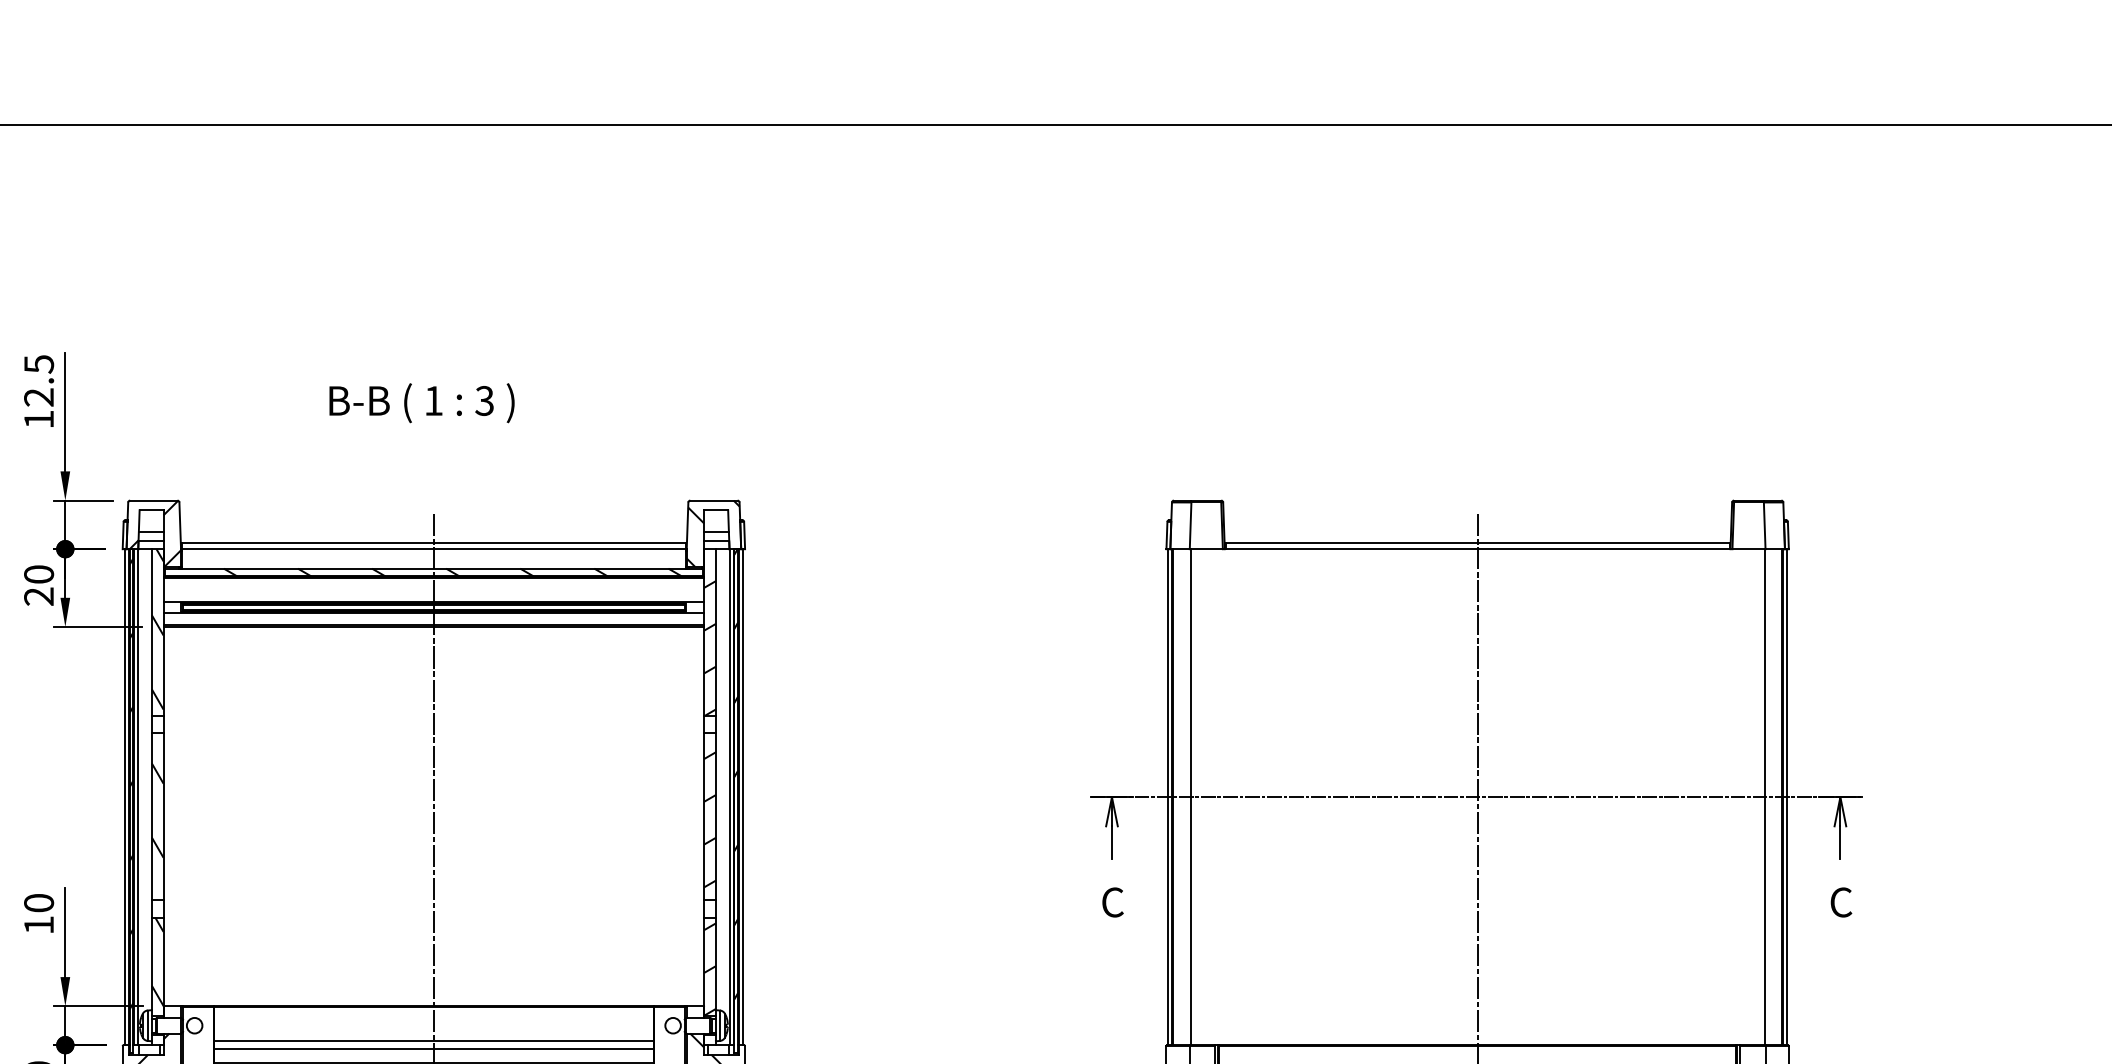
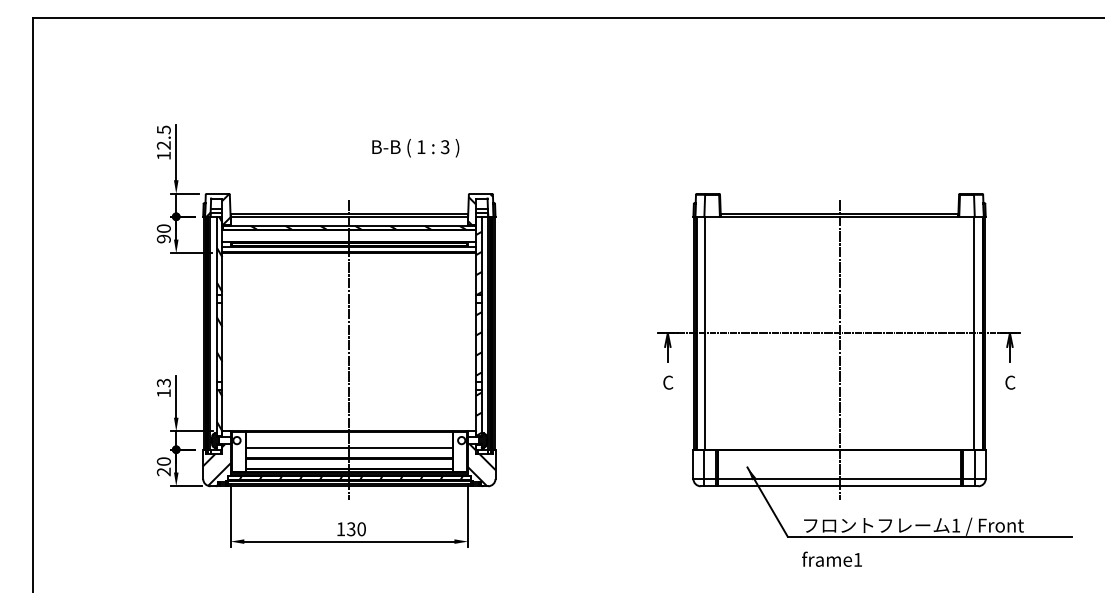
text: (421, 403) -> (415, 148), moved
text: (38, 595) -> (163, 238), 20 -> 90
text: (38, 902) -> (163, 382), 10 -> 13
line: (434, 1048) -> (349, 451), removed

